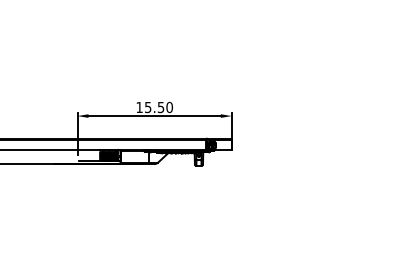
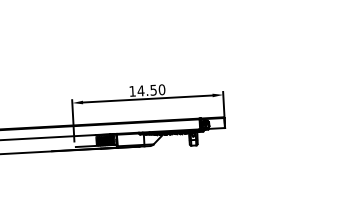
text: (147, 107) -> (140, 90), 15.50 -> 14.50

